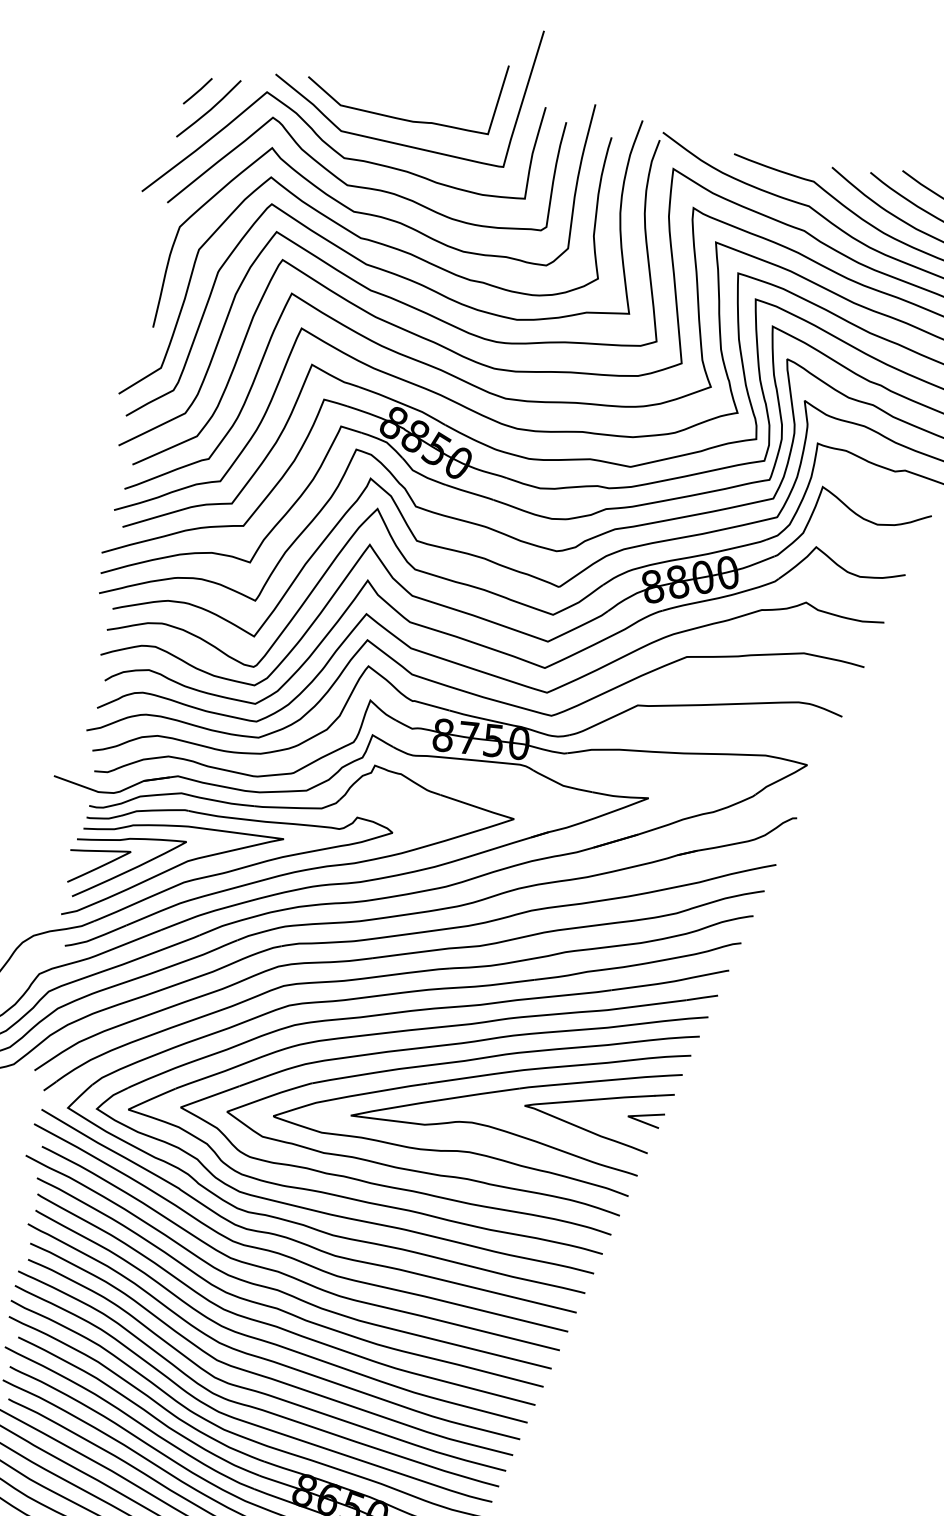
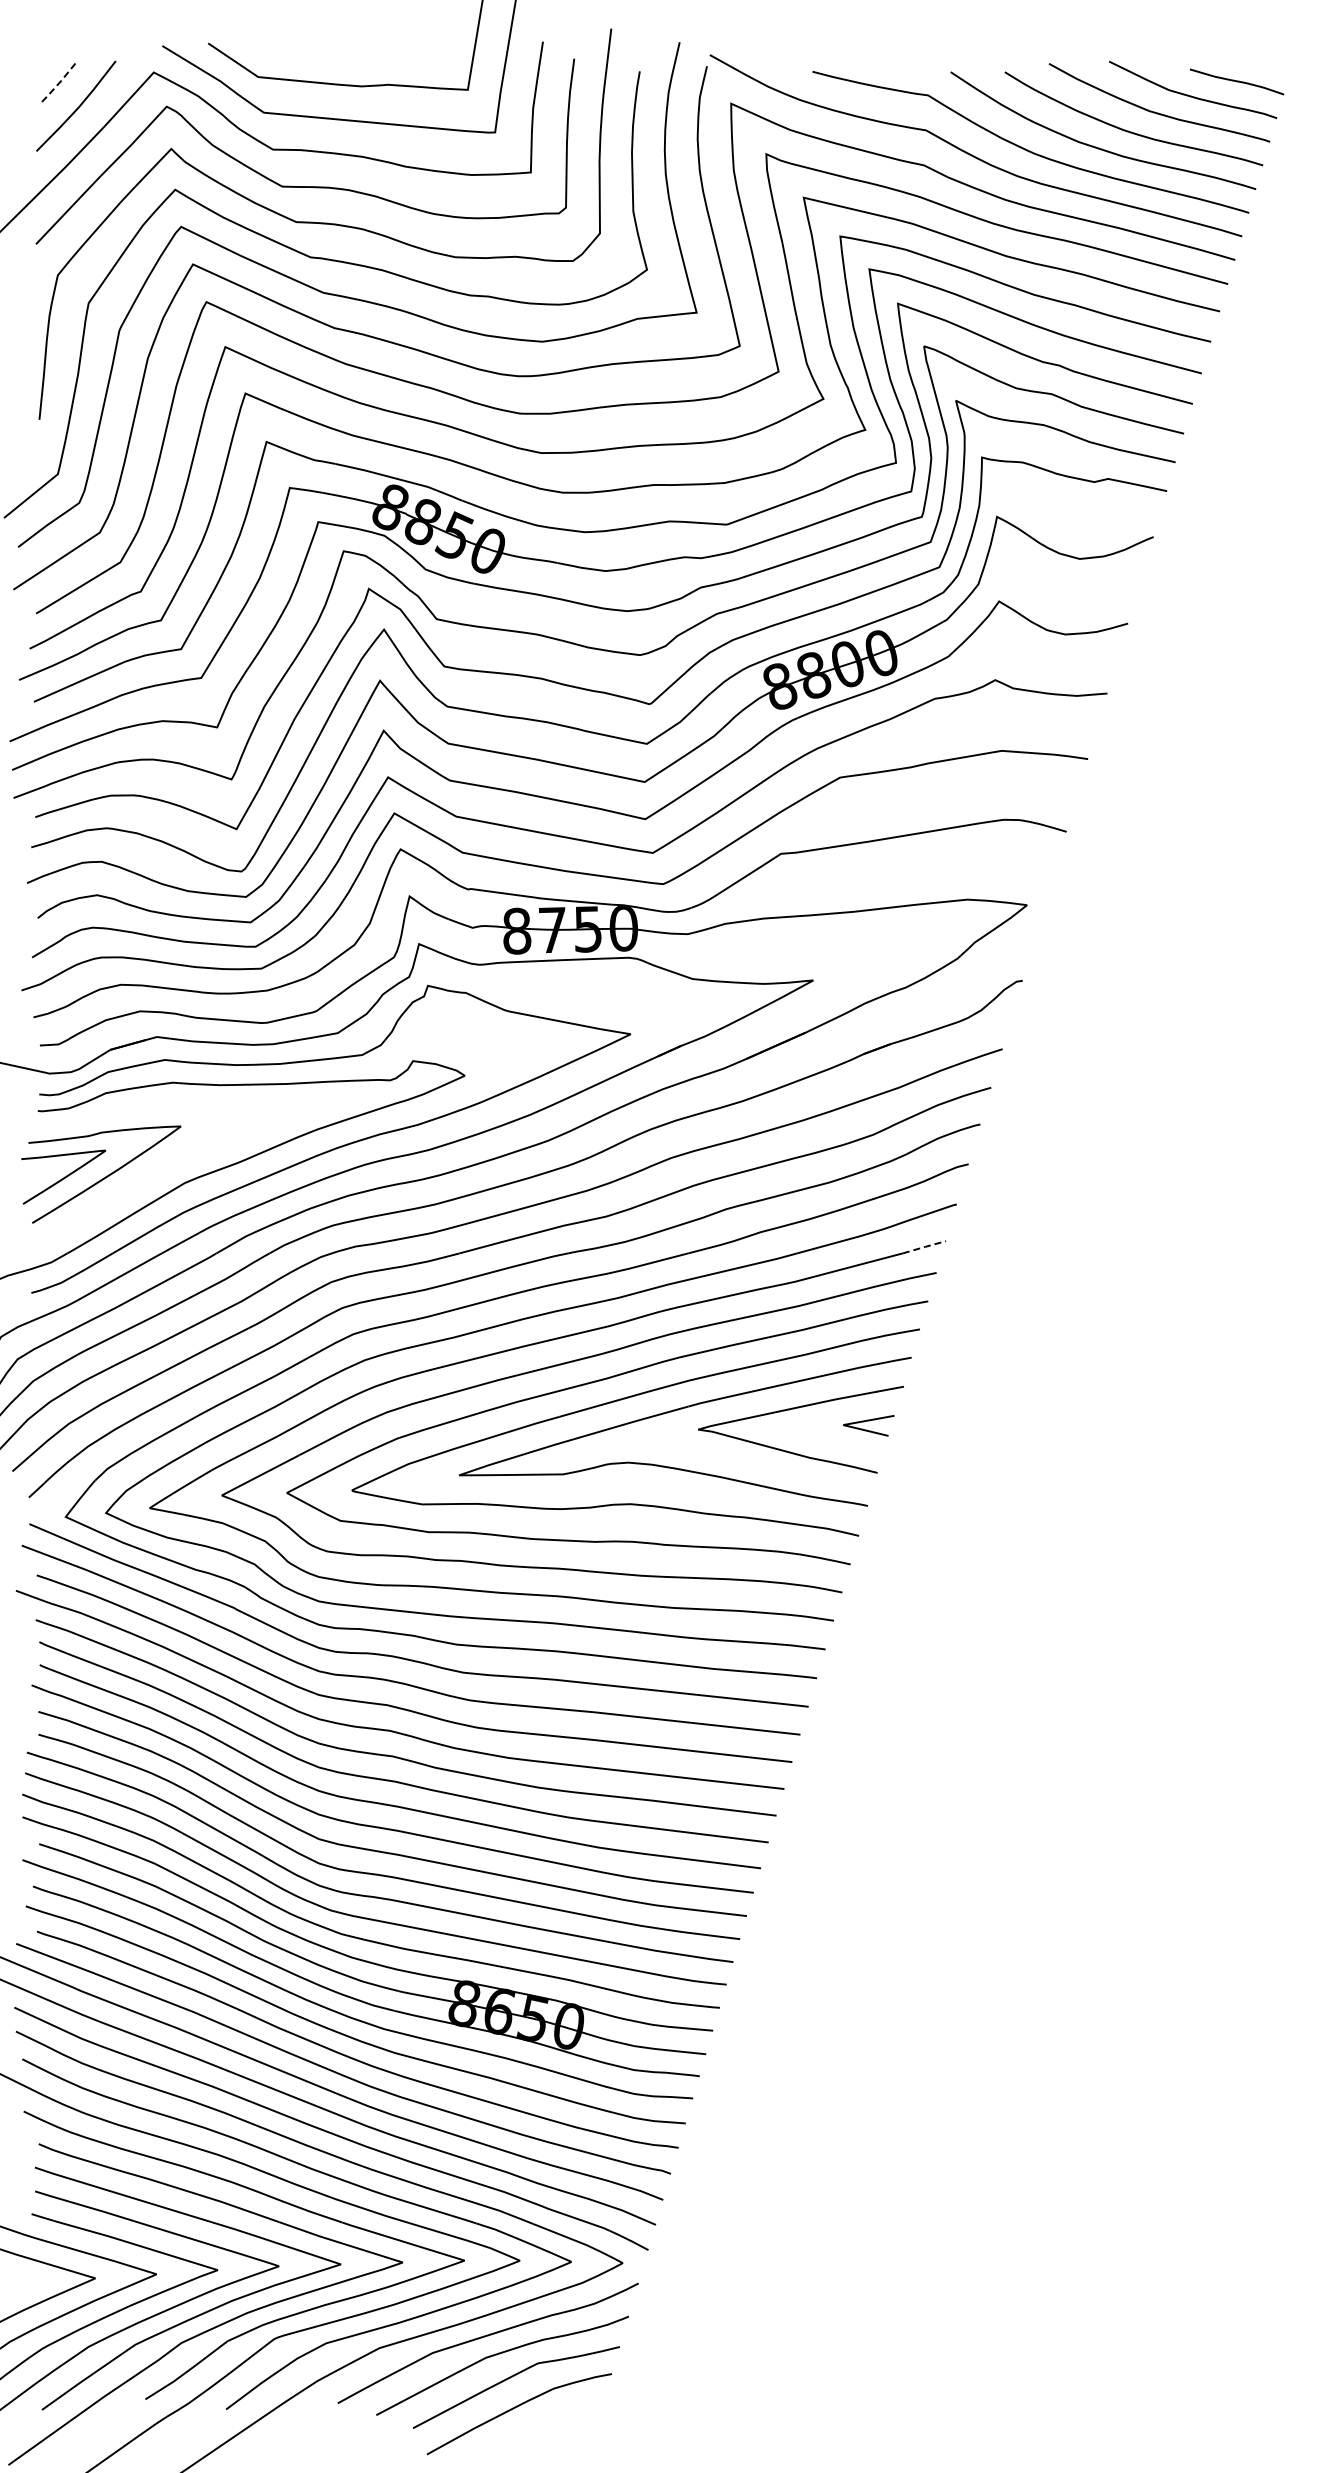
line: (197, 91) -> (57, 84), solid -> dashed
curve: (169, 870) -> (162, 1169), removed
line: (702, 998) -> (924, 1247), solid -> dashed

